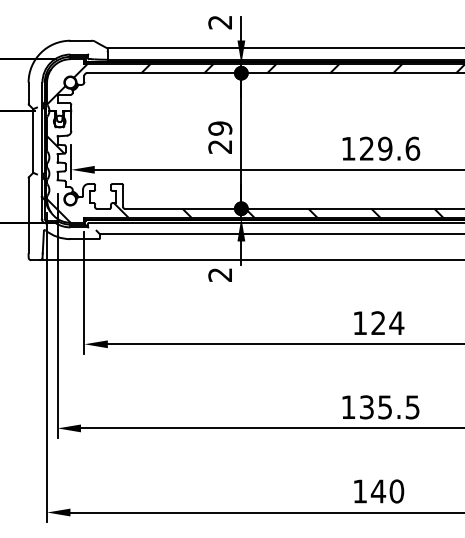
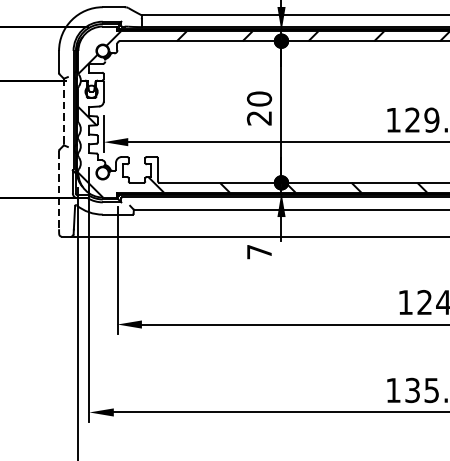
text: (220, 128) -> (259, 98), 29 -> 20
line: (33, 141) -> (64, 112), solid -> dashed
line: (28, 216) -> (58, 190), solid -> dashed
text: (219, 274) -> (258, 251), 2 -> 7

